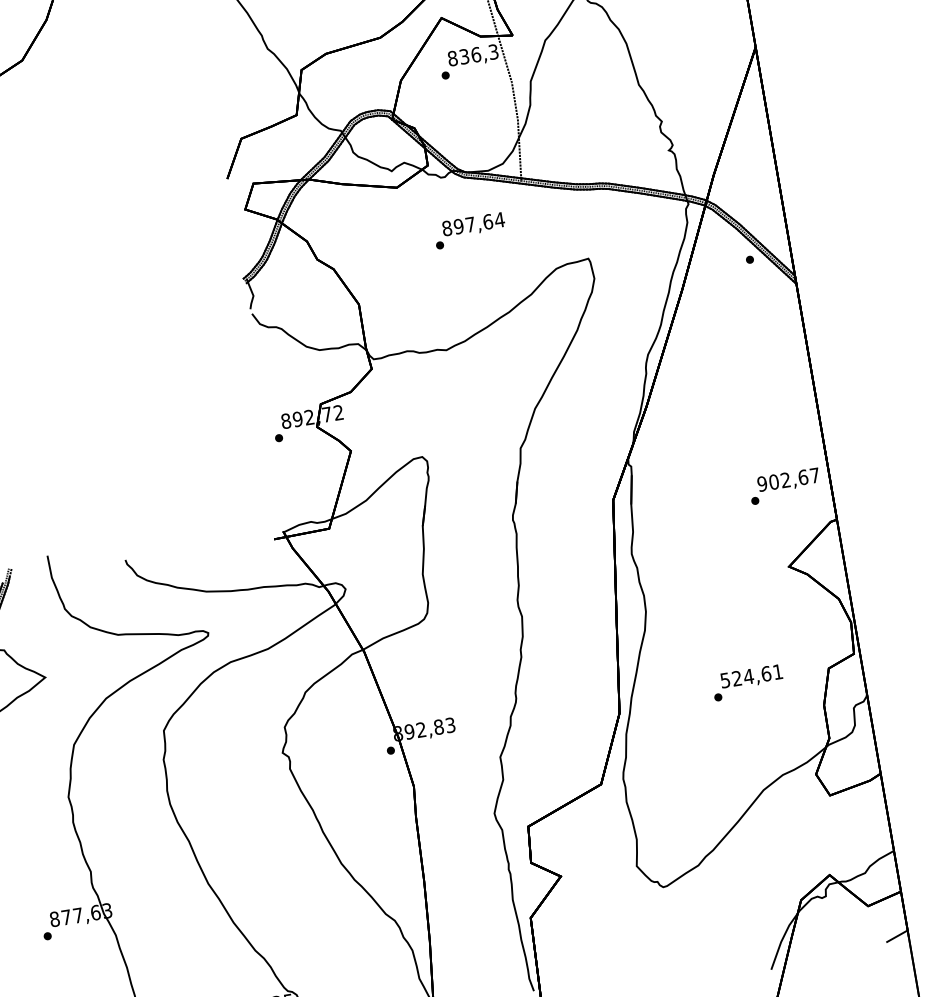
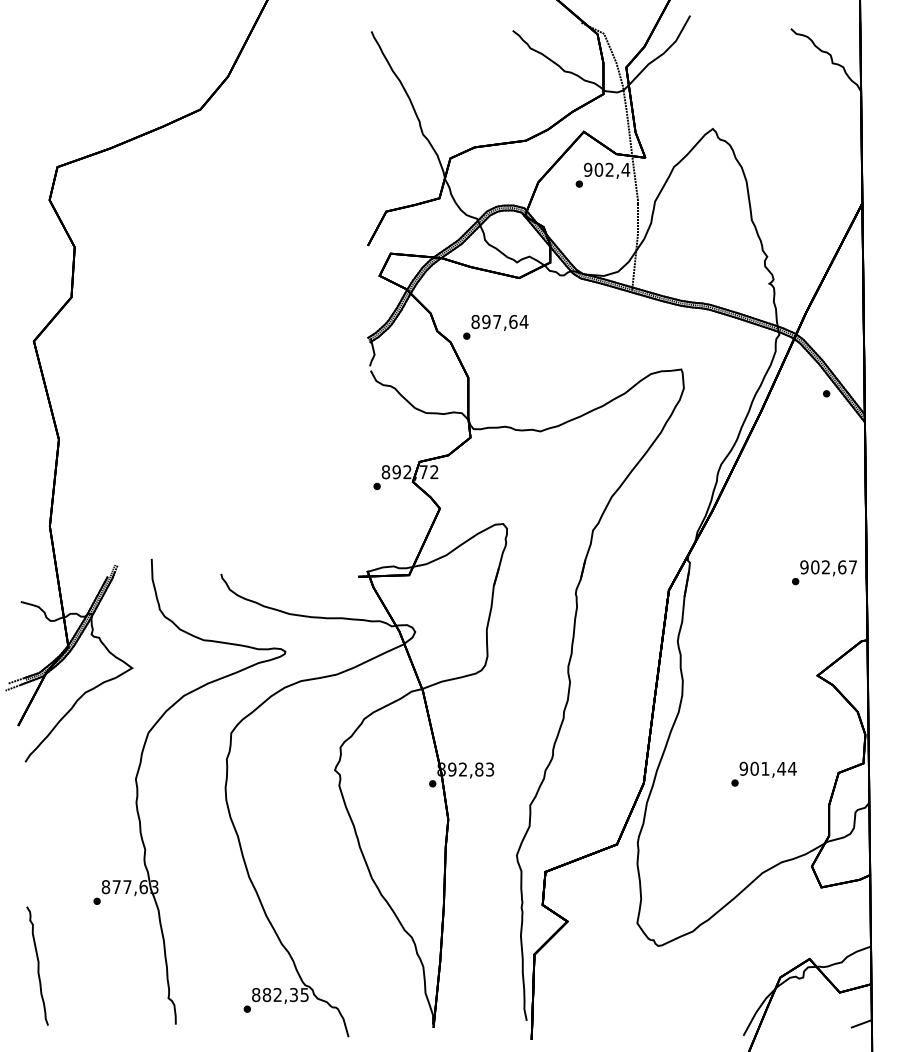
text: (472, 54) -> (606, 169), 836,3 -> 902,4
text: (469, 229) -> (495, 326), moved
text: (784, 486) -> (824, 572), moved
text: (750, 675) -> (767, 768), 524,61 -> 901,44

